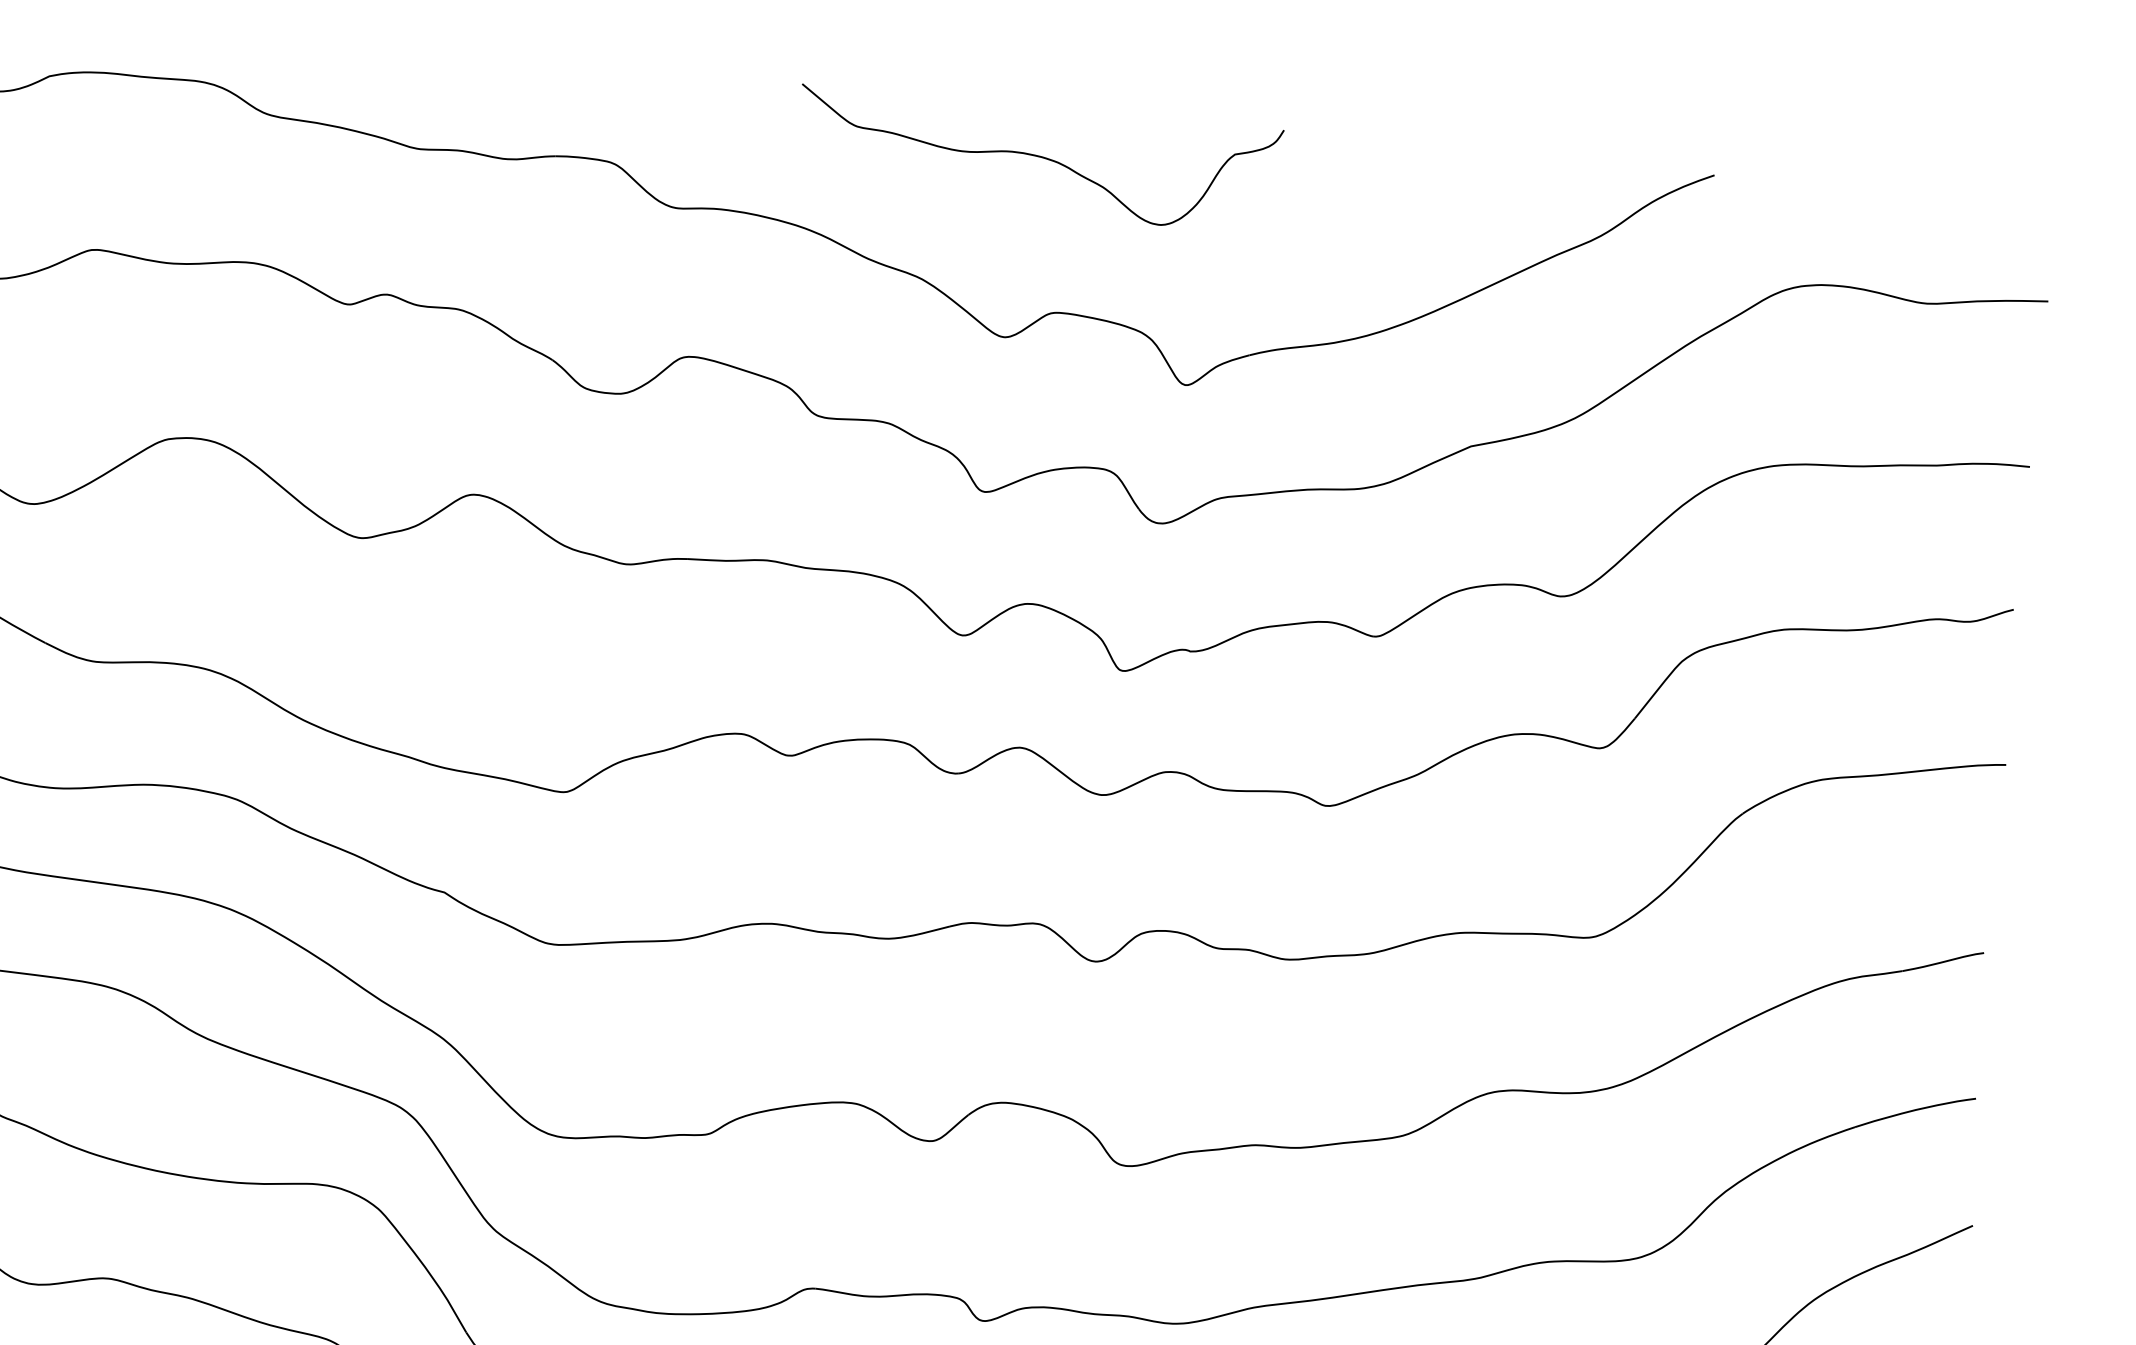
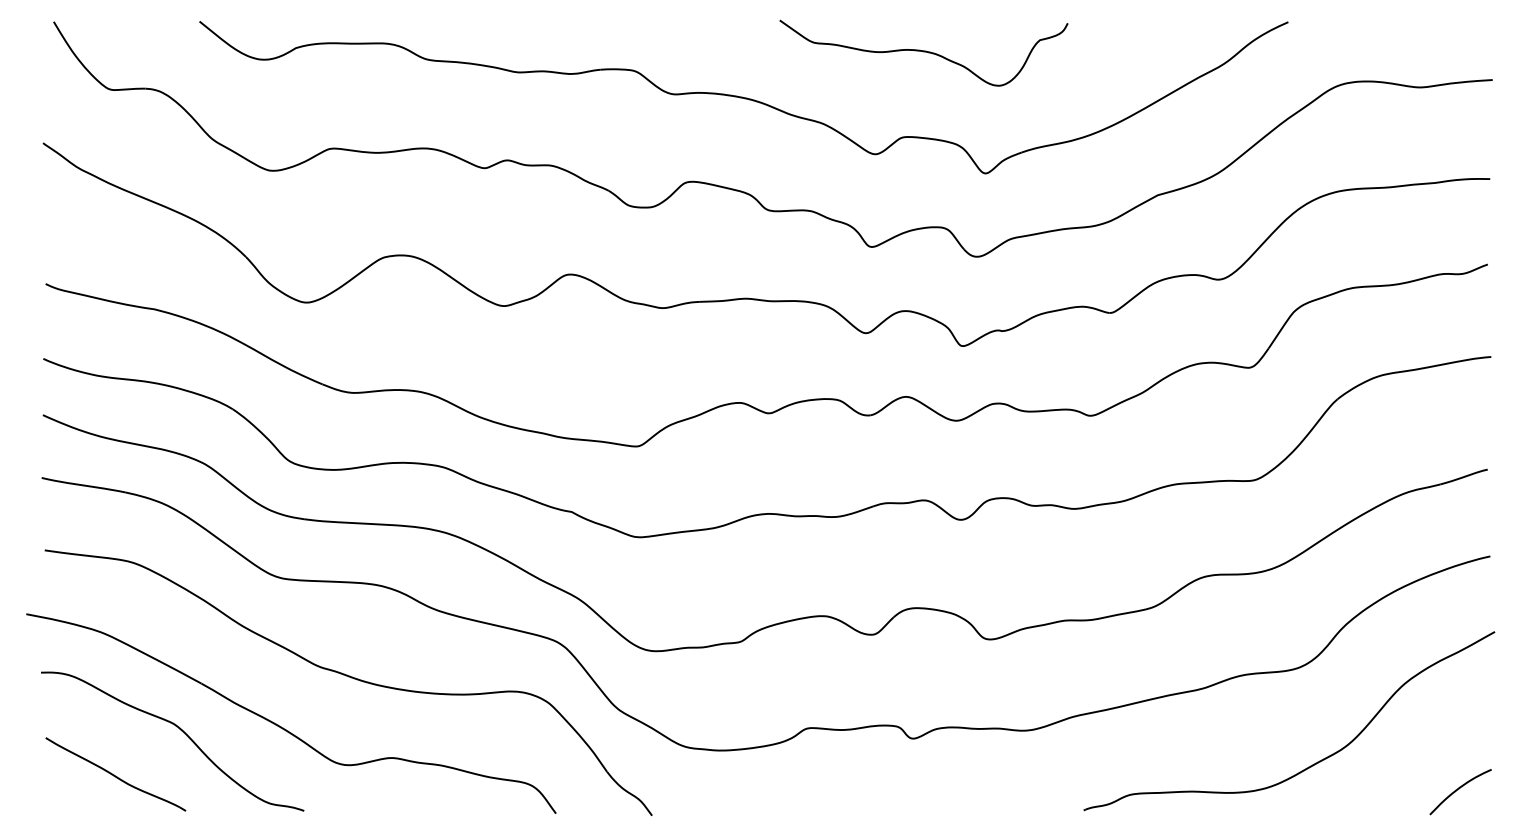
curve: (1038, 158) -> (923, 52), moved

